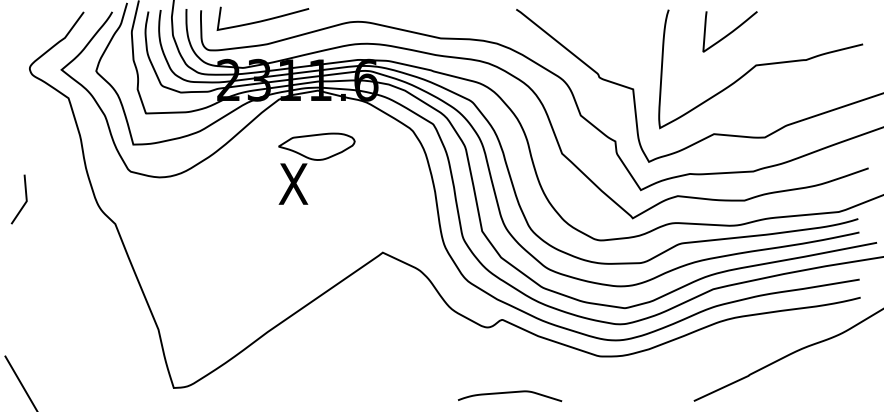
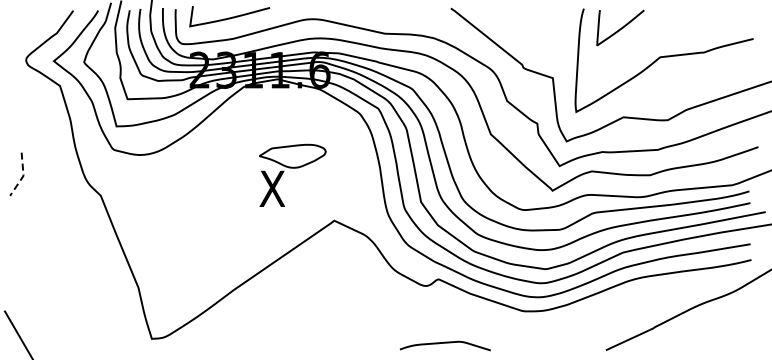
curve: (731, 31) -> (621, 27), moved
part: (316, 167) -> (292, 174), moved
line: (26, 200) -> (23, 175), solid -> dashed

